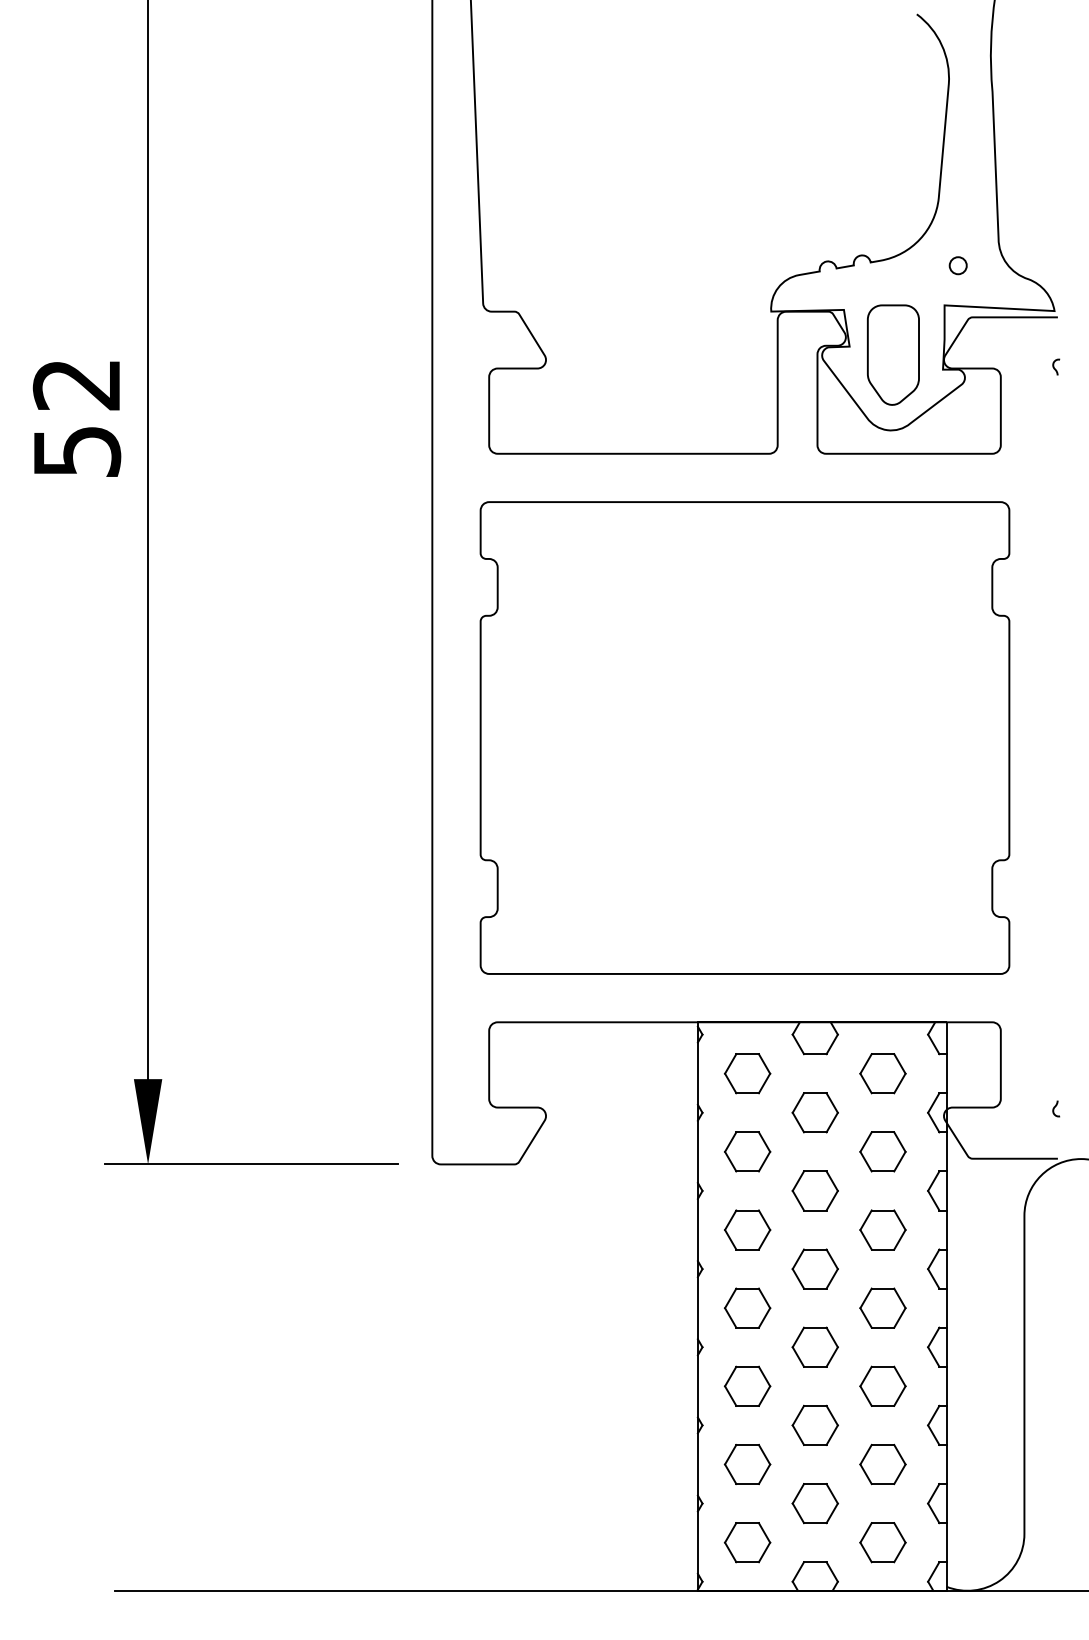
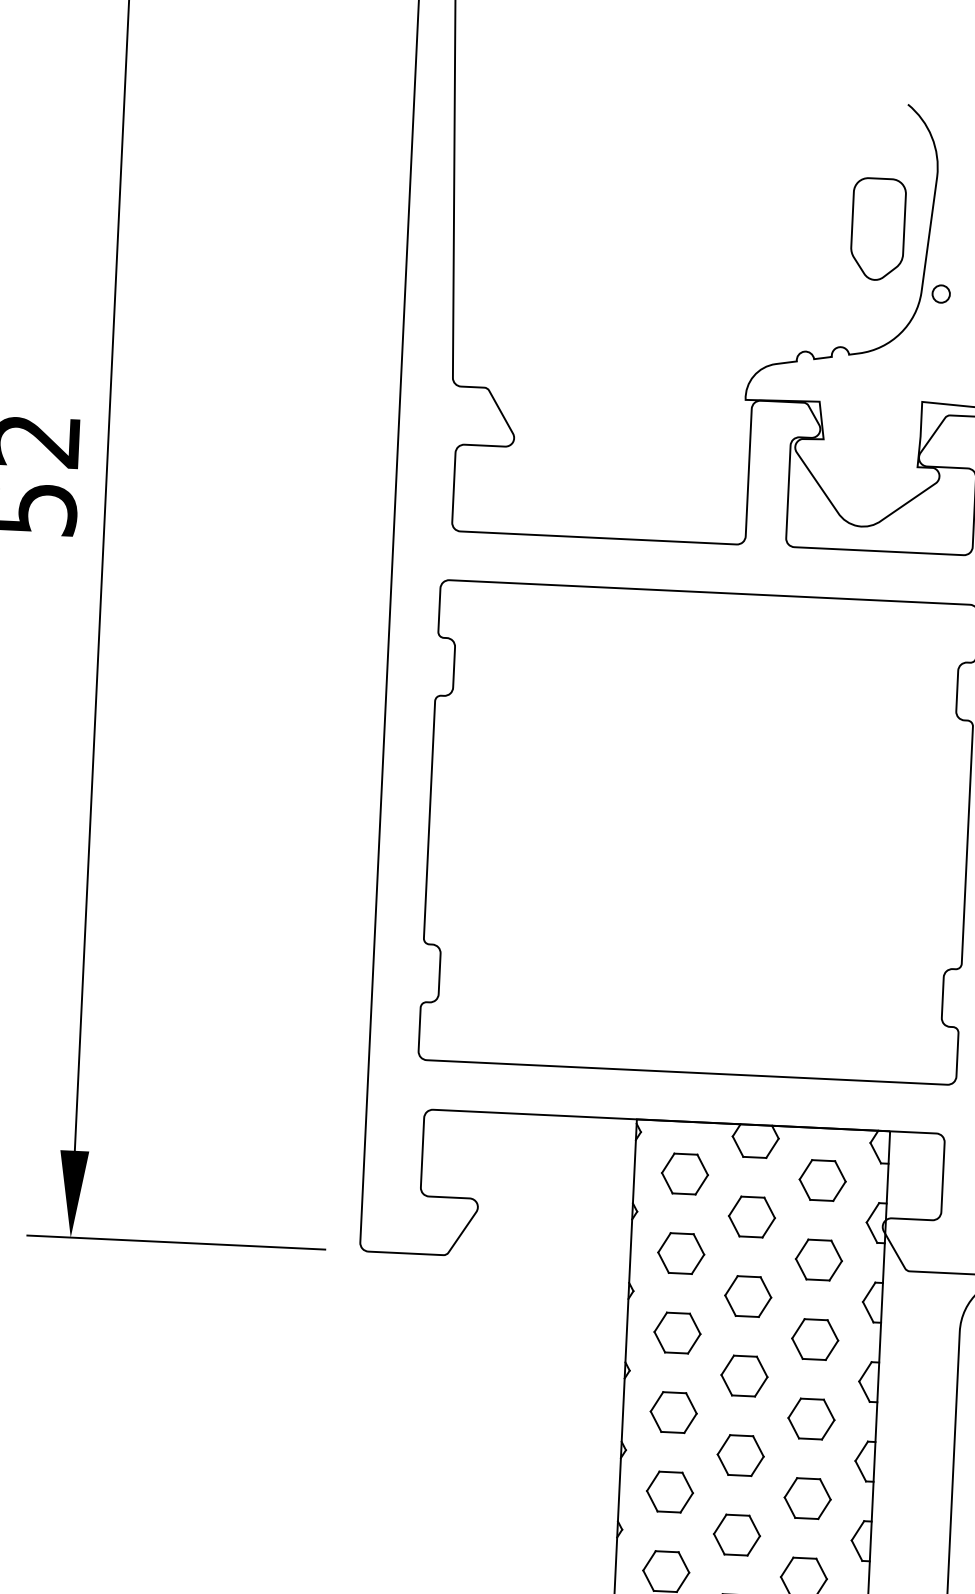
circle: (957, 265) -> (940, 293), moved
part: (893, 354) -> (878, 228), moved

